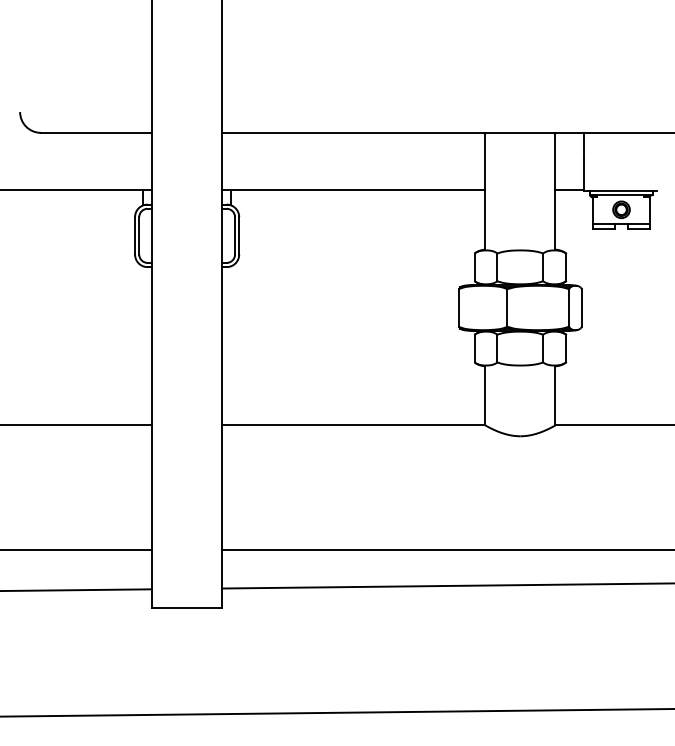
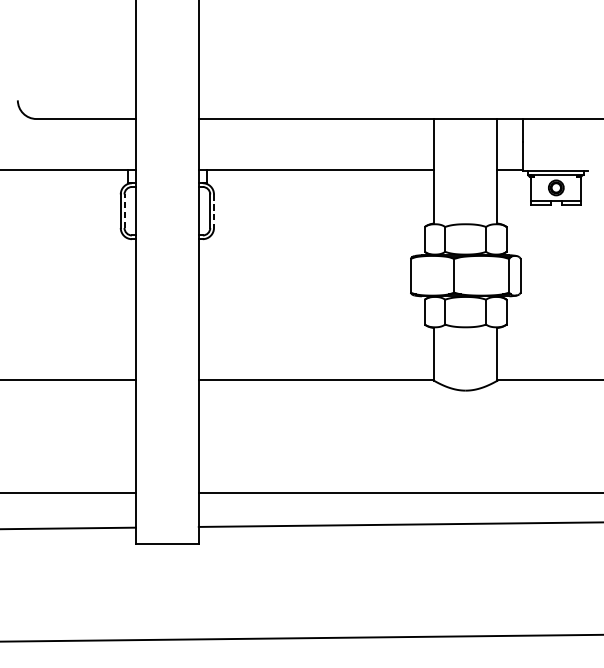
line: (139, 235) -> (124, 210), solid -> dashed
line: (239, 235) -> (214, 210), solid -> dashed

